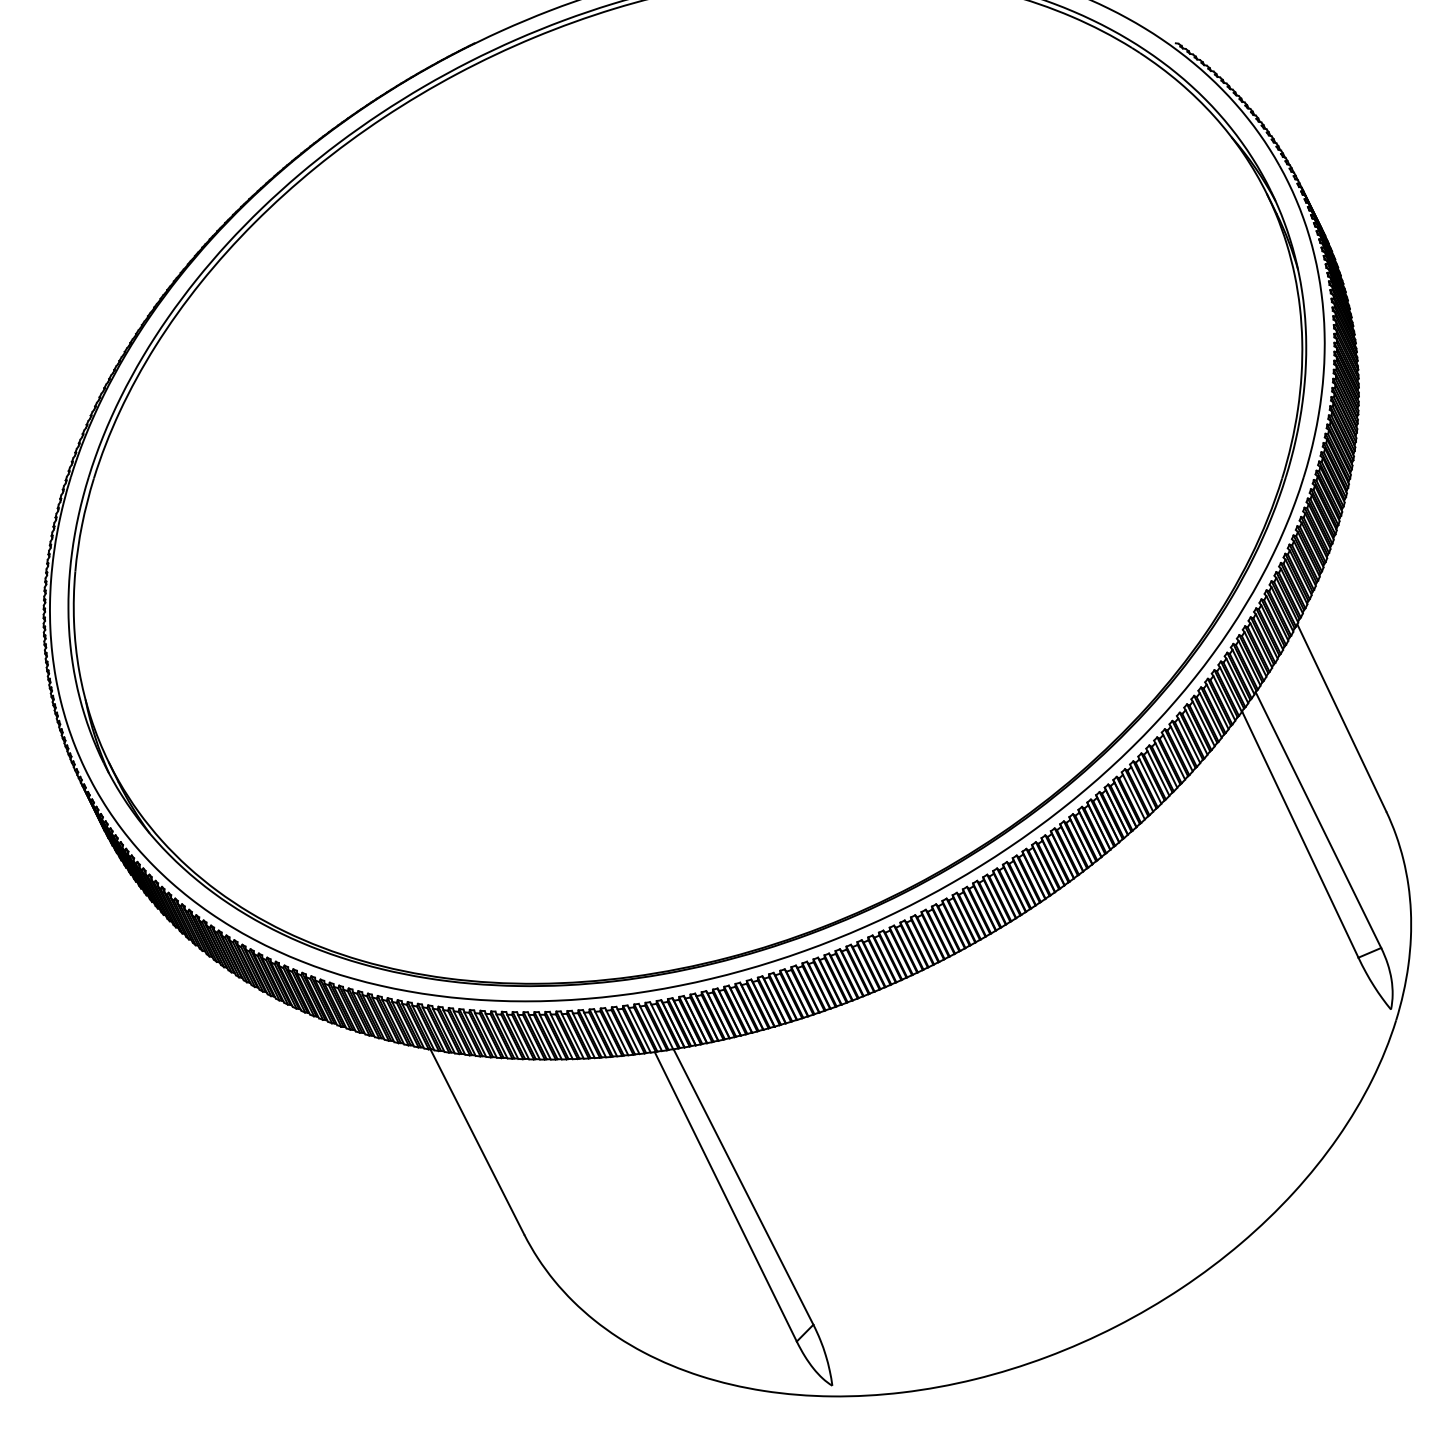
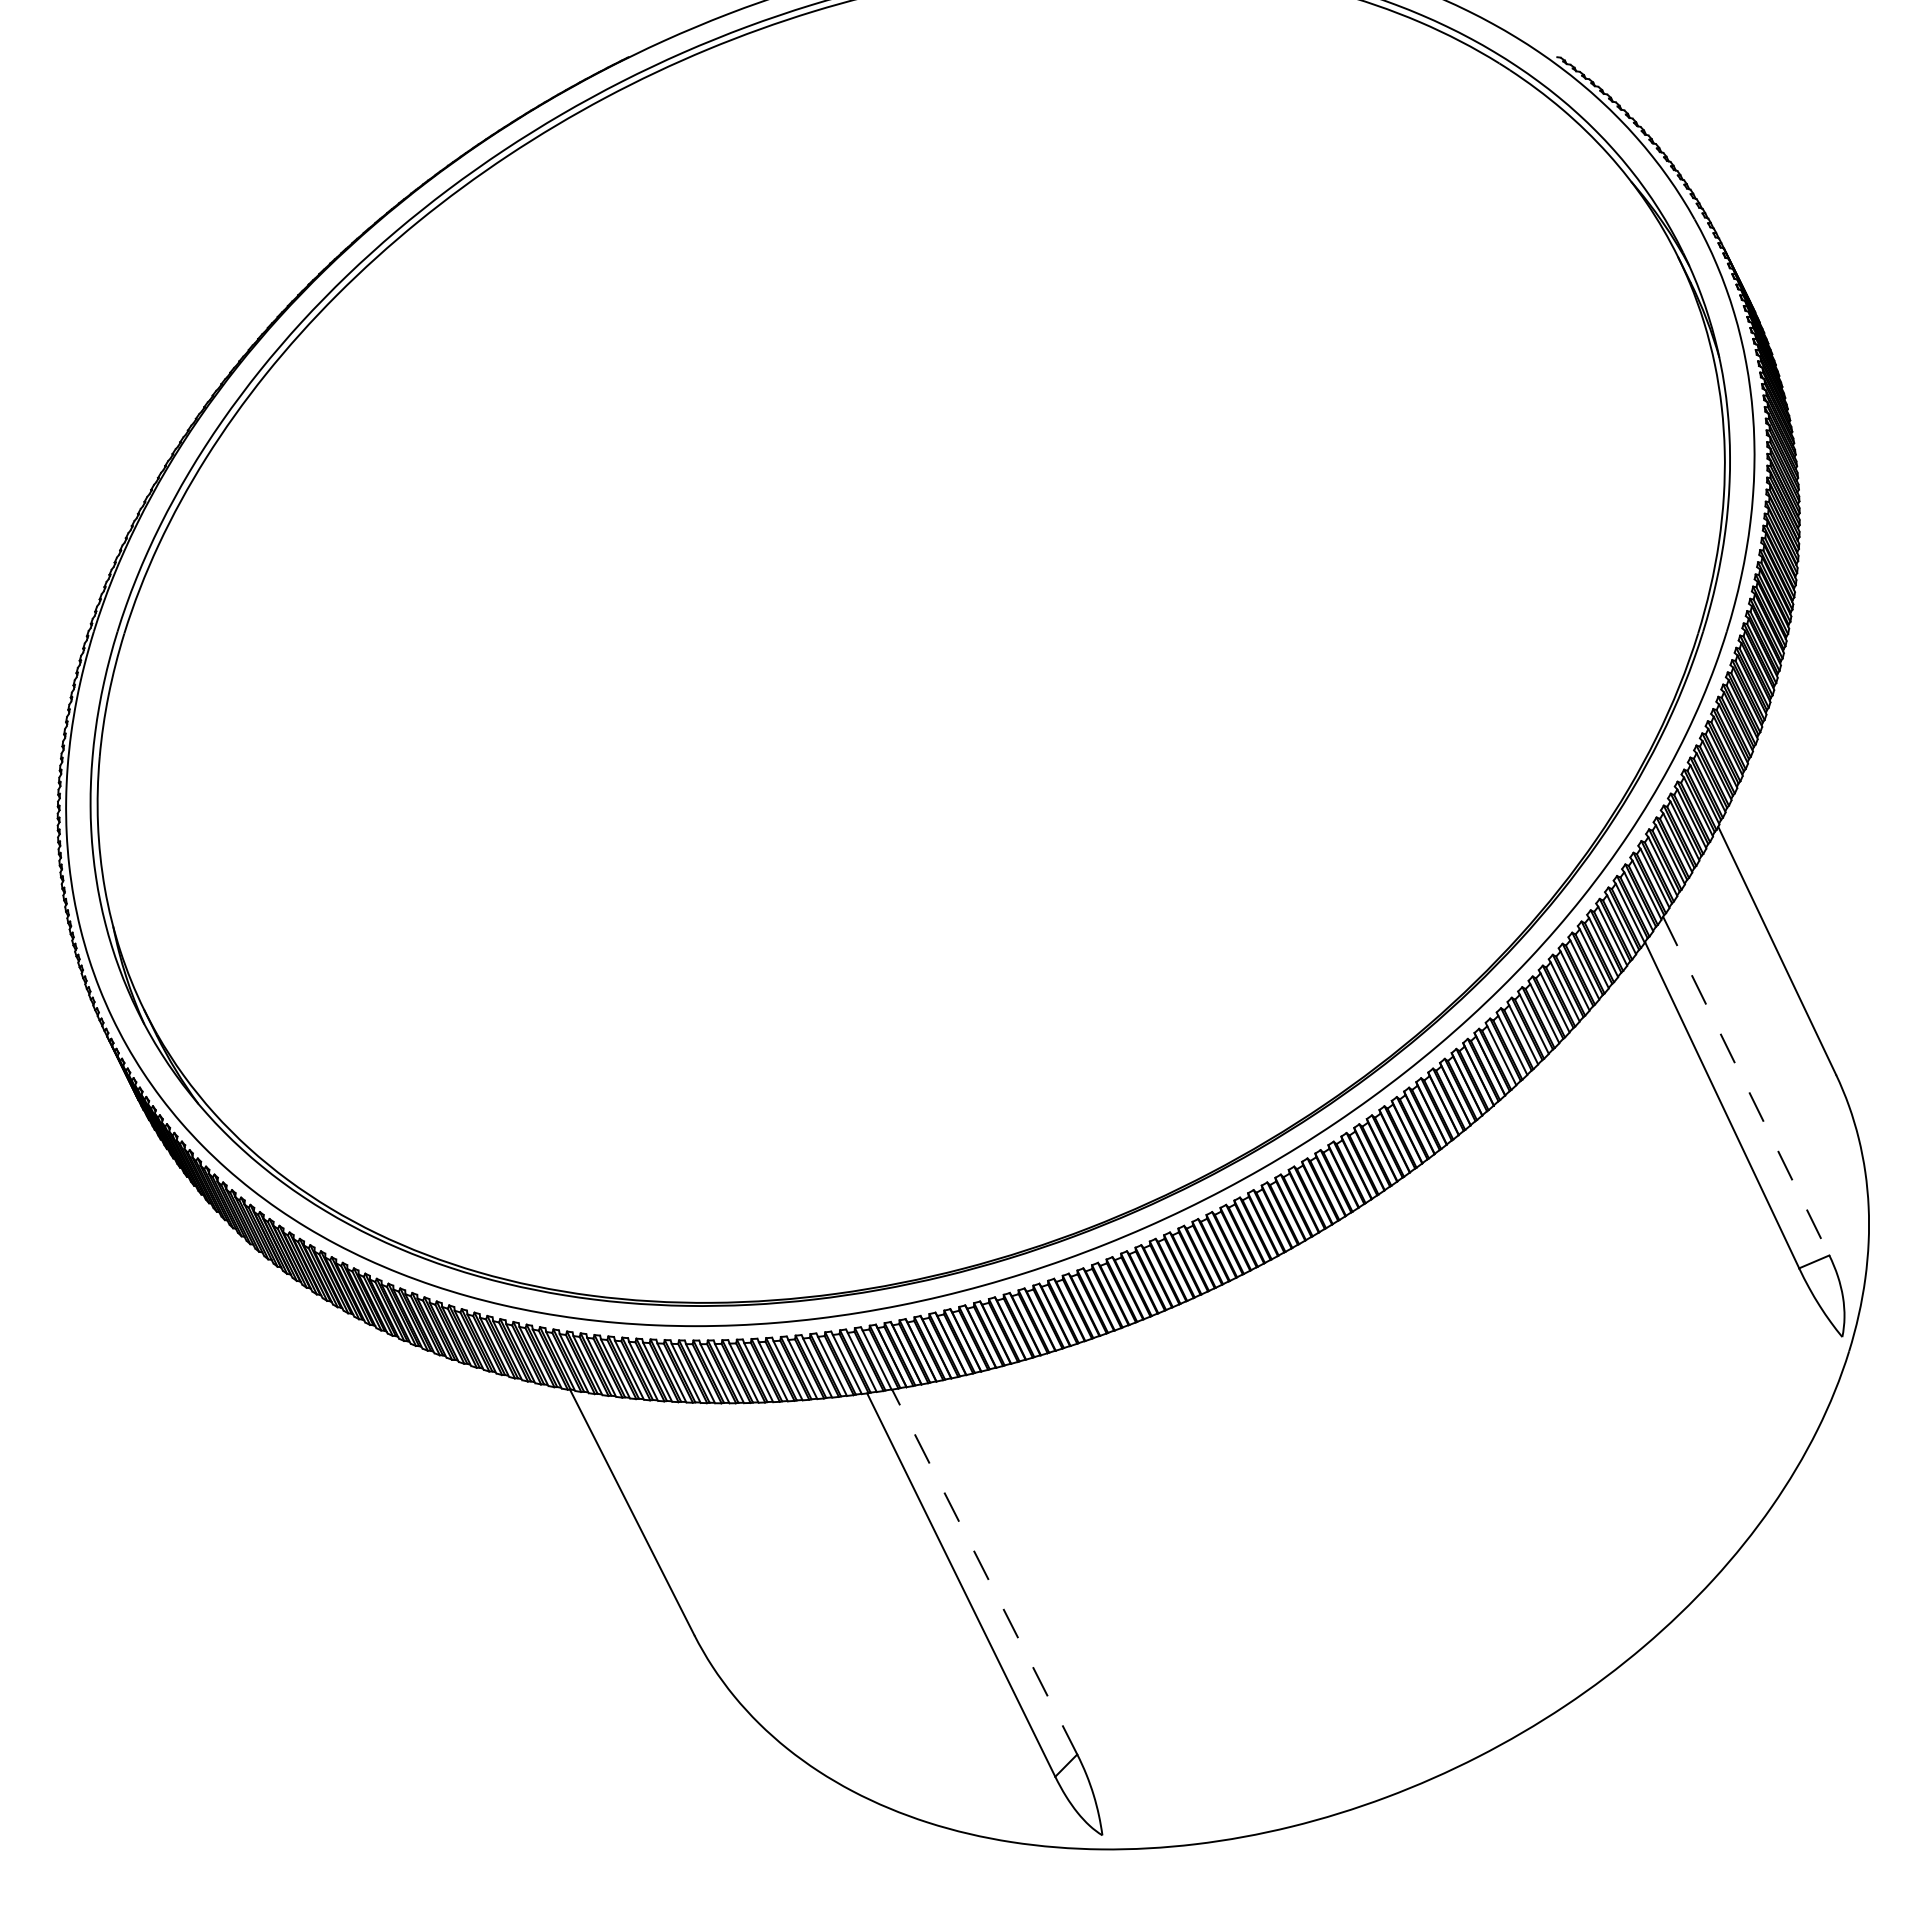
line: (1318, 820) -> (1746, 1086), solid -> dashed
line: (743, 1187) -> (984, 1572), solid -> dashed

